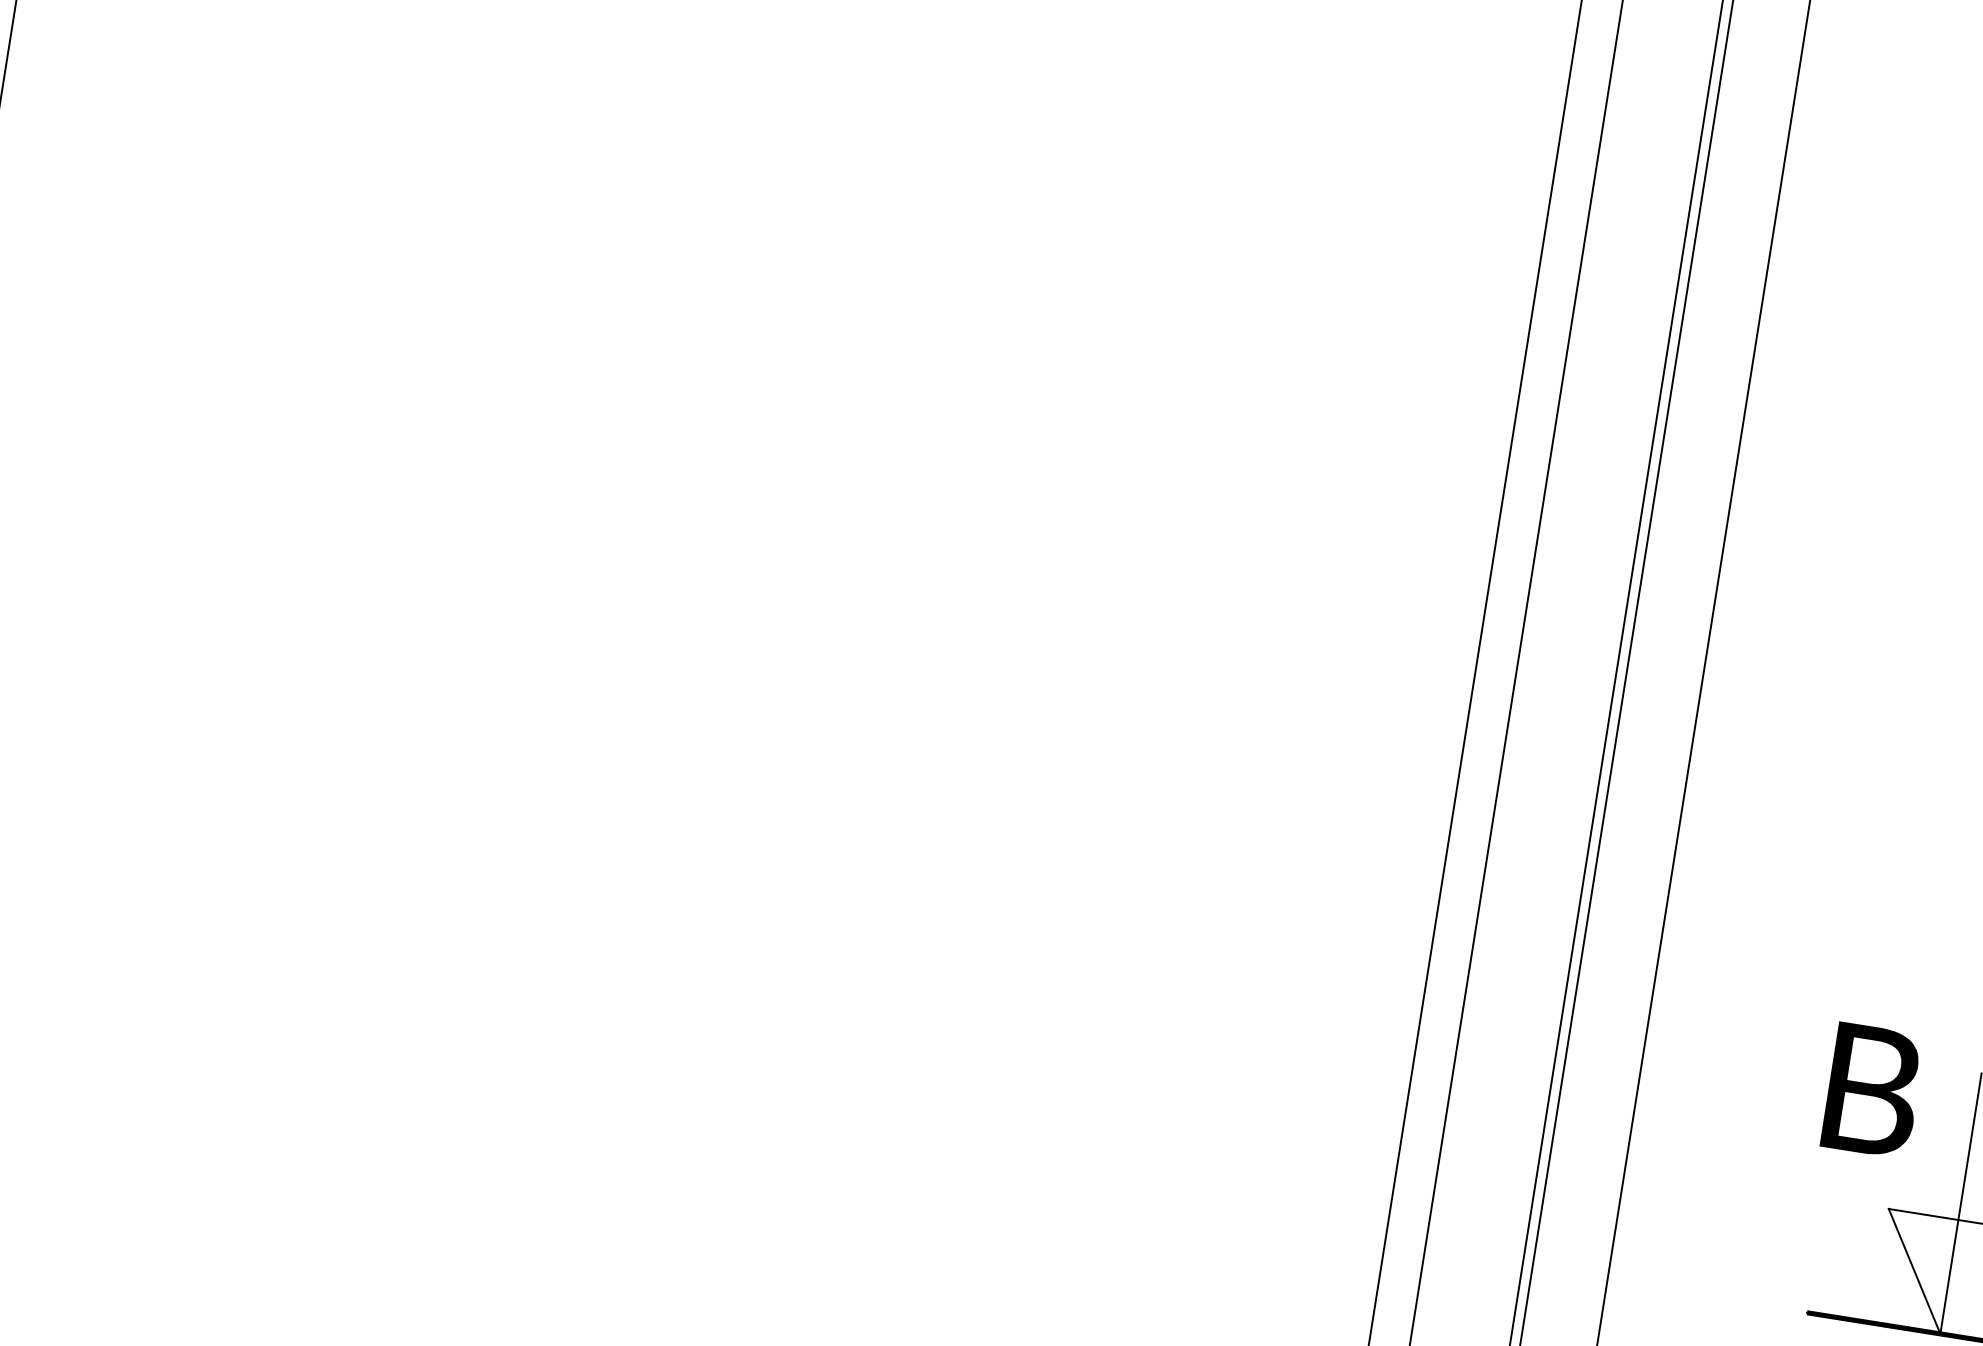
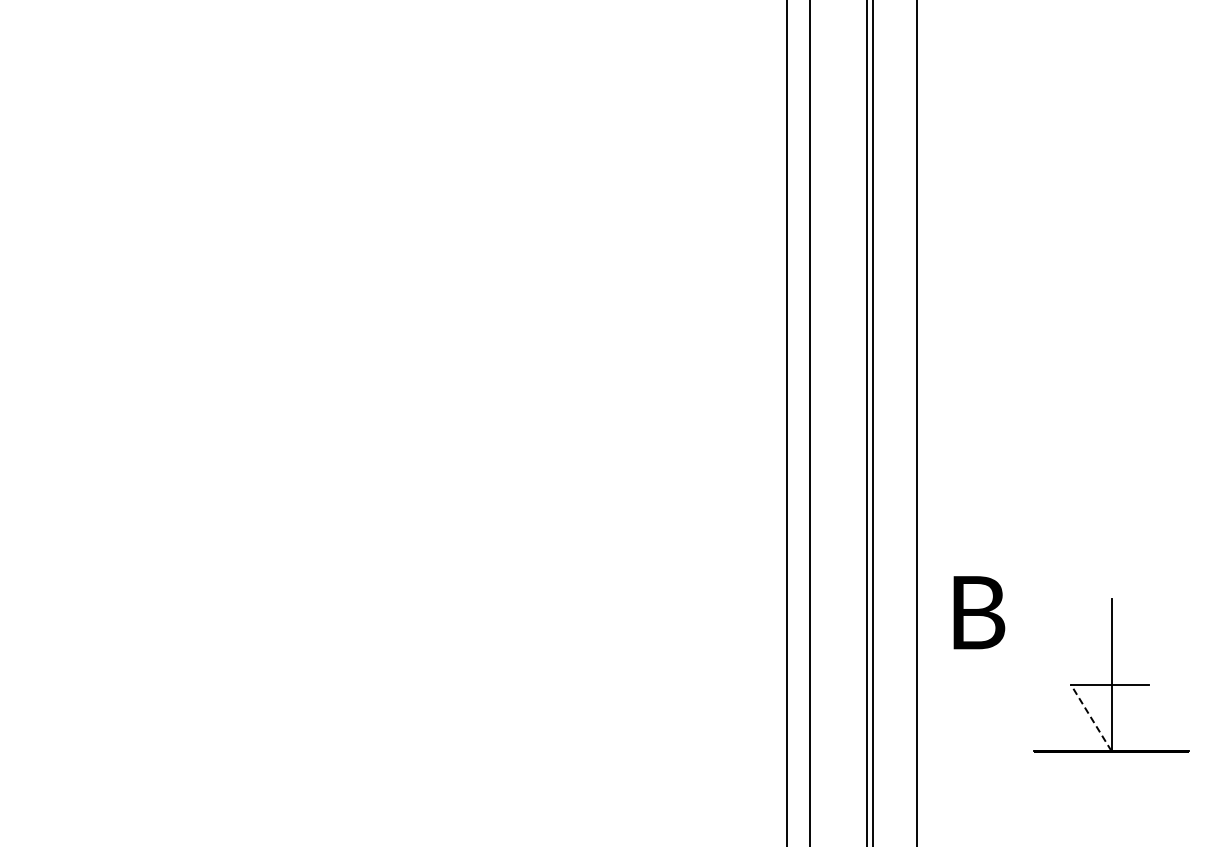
text: (1873, 1090) -> (979, 612), moved
line: (1915, 1270) -> (1091, 717), solid -> dashed

